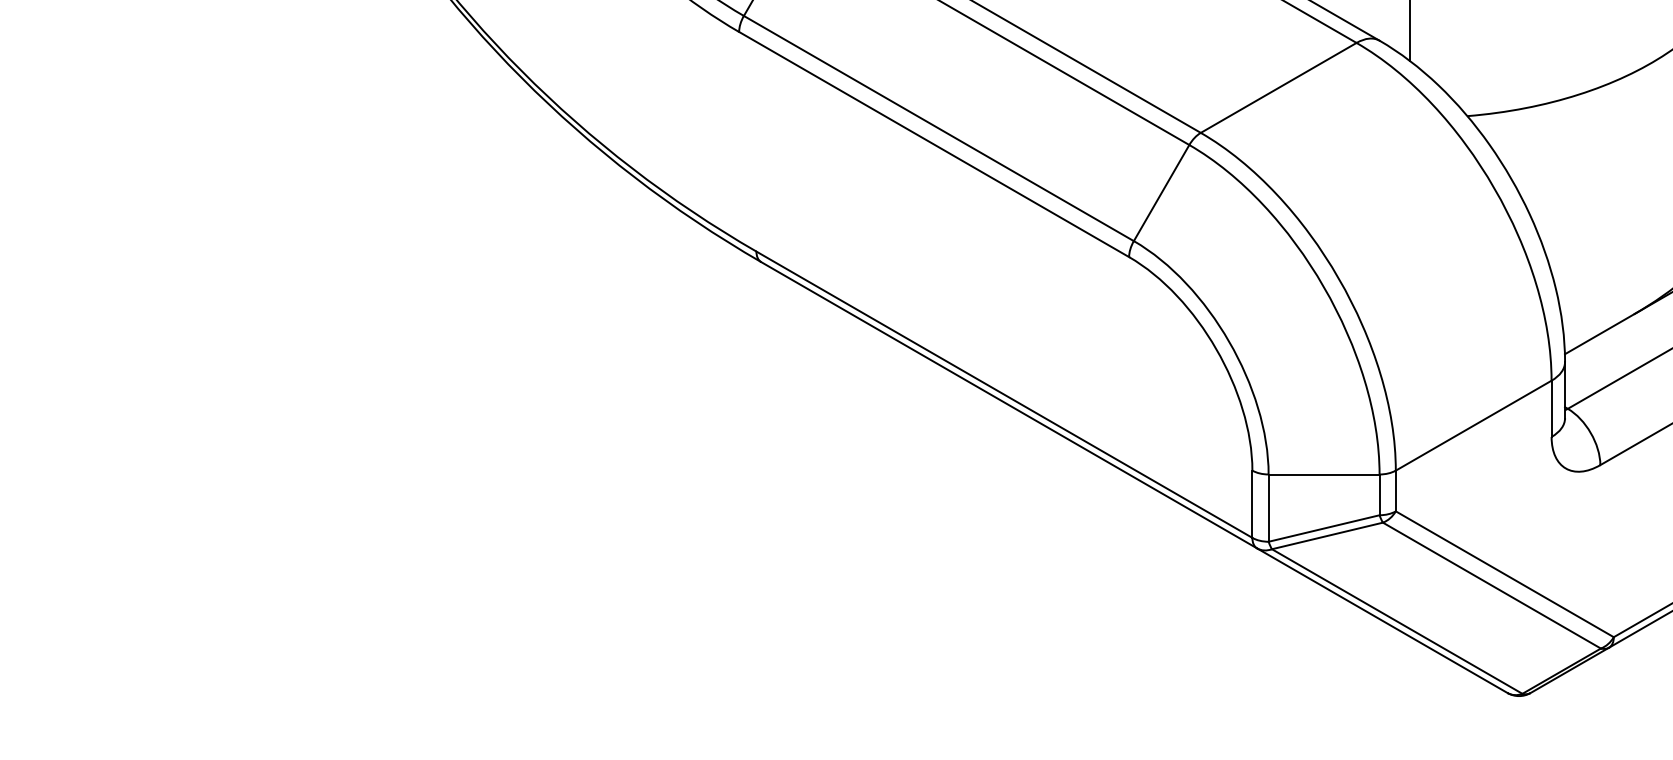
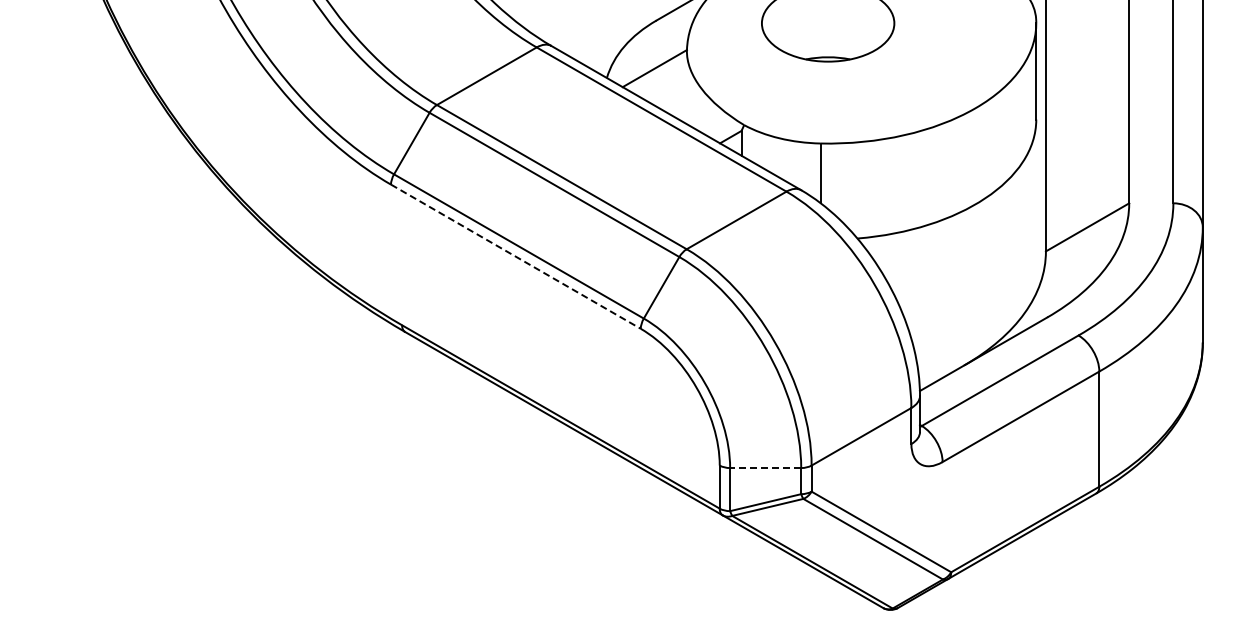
line: (935, 144) -> (516, 256), solid -> dashed
line: (1323, 475) -> (765, 468), solid -> dashed

